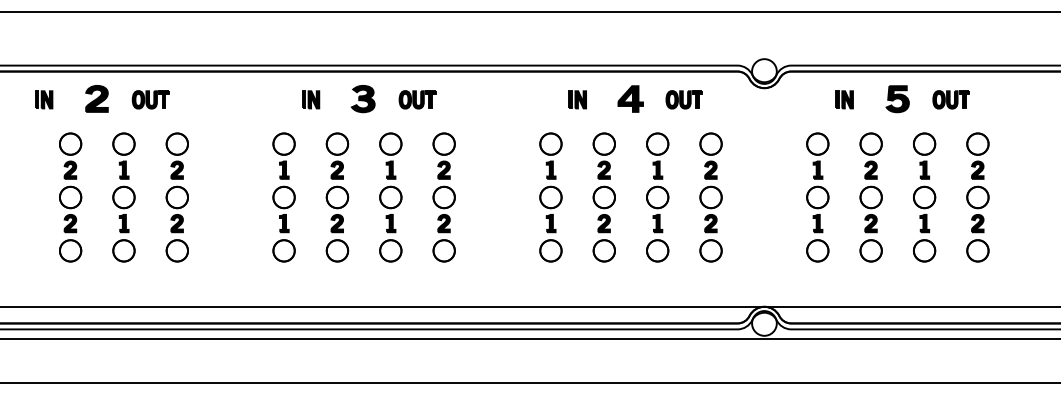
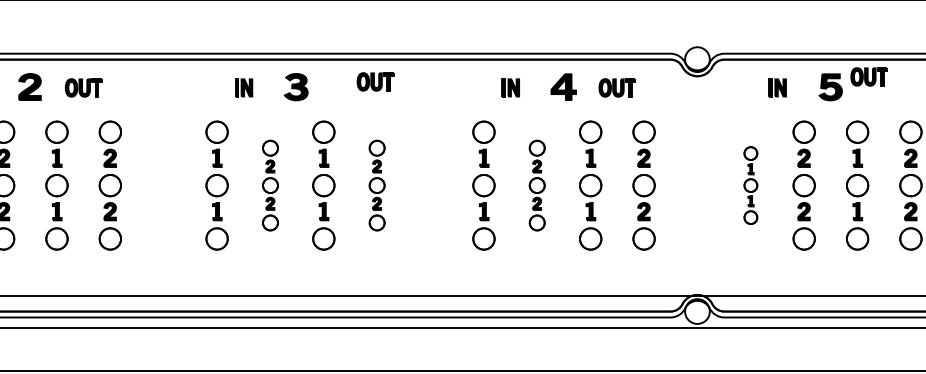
part: (417, 99) -> (375, 81), moved
part: (950, 99) -> (868, 76), moved
part: (337, 197) -> (270, 185), size x0.7
part: (443, 197) -> (376, 185), size x0.7
part: (603, 197) -> (536, 185), size x0.7
part: (817, 197) -> (750, 185), size x0.6

